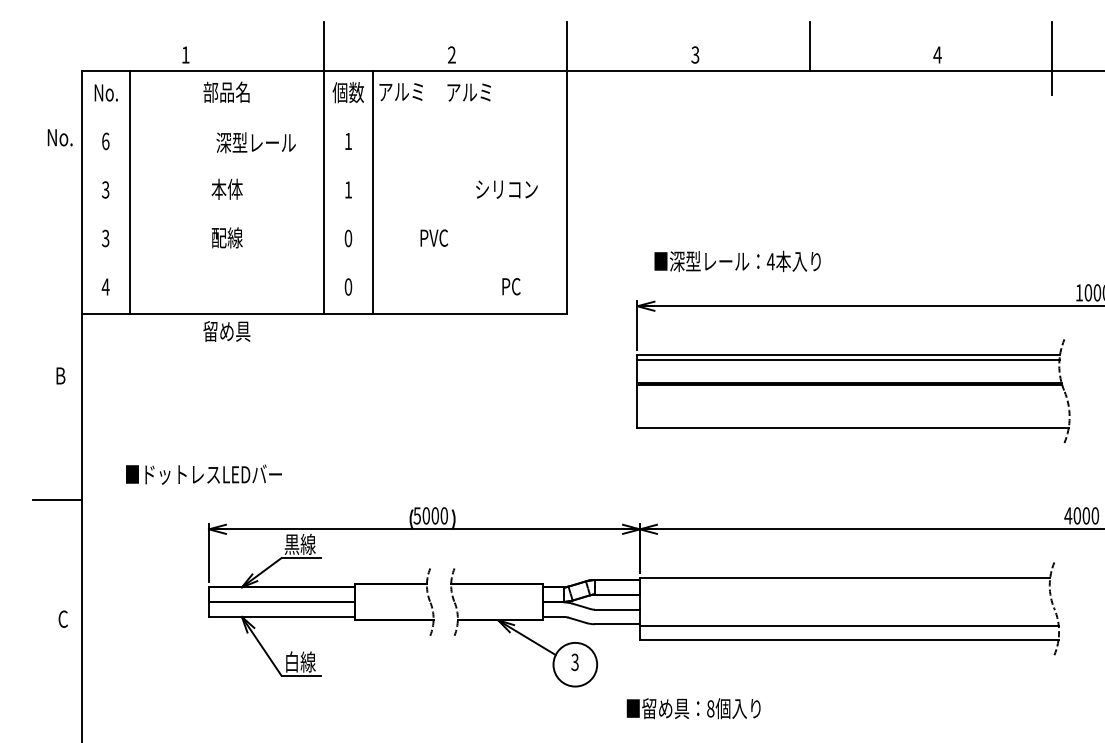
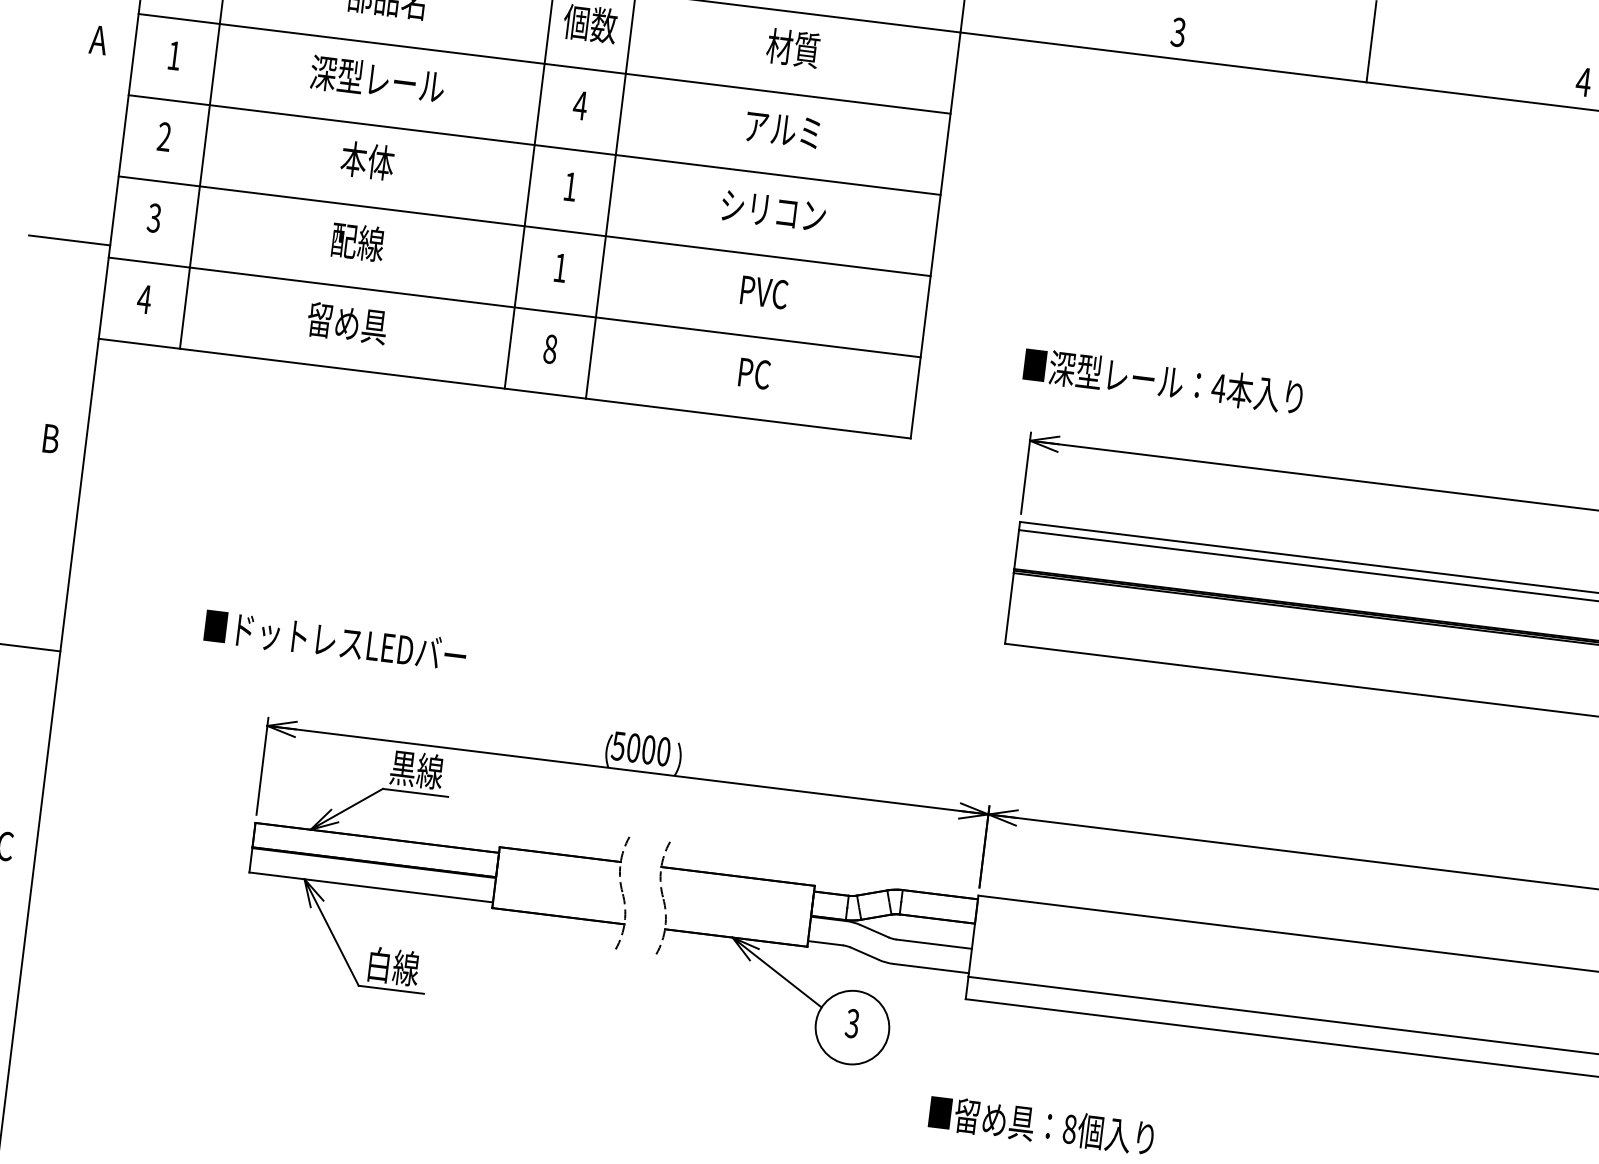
text: (468, 91) -> (791, 46), アルミ -> 材質
text: (400, 92) -> (781, 130), moved
line: (324, 119) -> (544, 64), added
text: (59, 137) -> (97, 39), No. -> A
text: (105, 141) -> (173, 55), 6 -> 1
text: (348, 141) -> (580, 105), 1 -> 4
text: (255, 142) -> (376, 79), moved
line: (324, 167) -> (534, 144), added
text: (506, 189) -> (773, 210), moved
text: (105, 190) -> (163, 137), 3 -> 2
line: (324, 216) -> (524, 226), added
text: (434, 237) -> (764, 291), moved
text: (348, 238) -> (560, 268), 0 -> 1
line: (57, 257) -> (69, 240), added
text: (737, 260) -> (1163, 379), moved
line: (324, 265) -> (514, 308), added
text: (511, 286) -> (754, 373), moved
text: (348, 287) -> (550, 350), 0 -> 8
text: (226, 331) -> (346, 323), moved
text: (203, 474) -> (334, 641), moved

